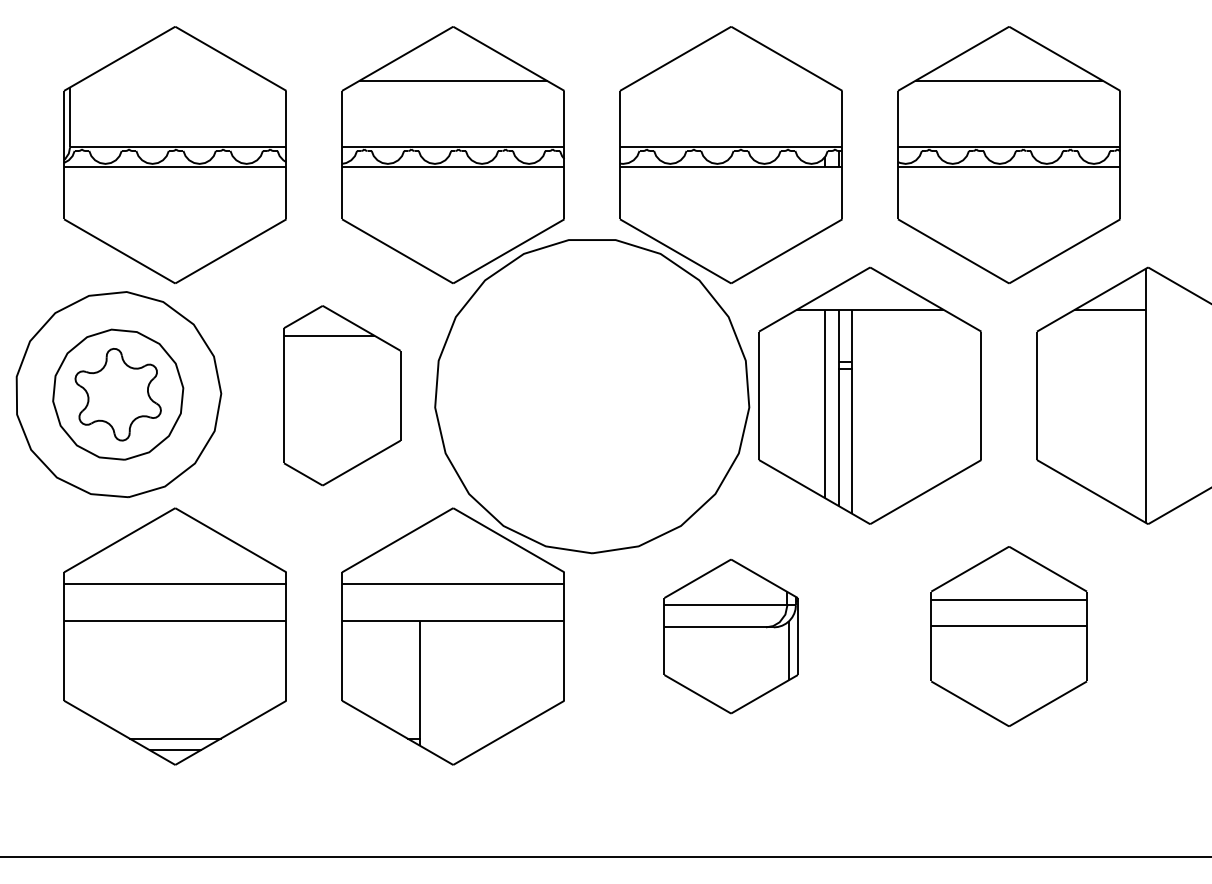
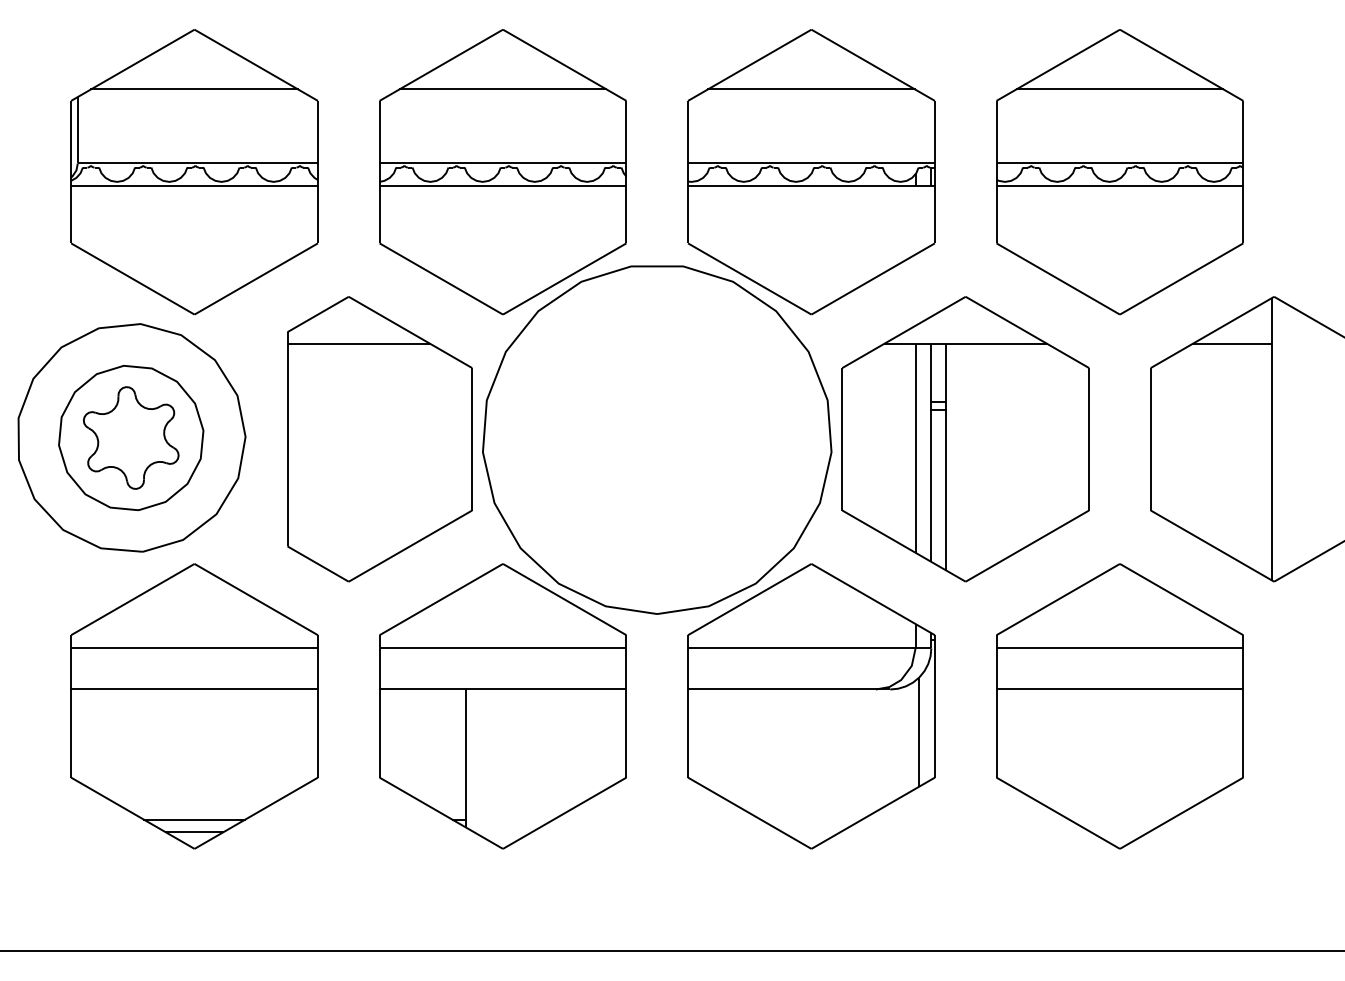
line: (175, 80) -> (194, 89), added
line: (731, 80) -> (811, 89), added
part: (342, 395) -> (380, 438), size x1.43
part: (730, 636) -> (810, 706), size x1.67
part: (1008, 636) -> (1119, 706), size x1.43

